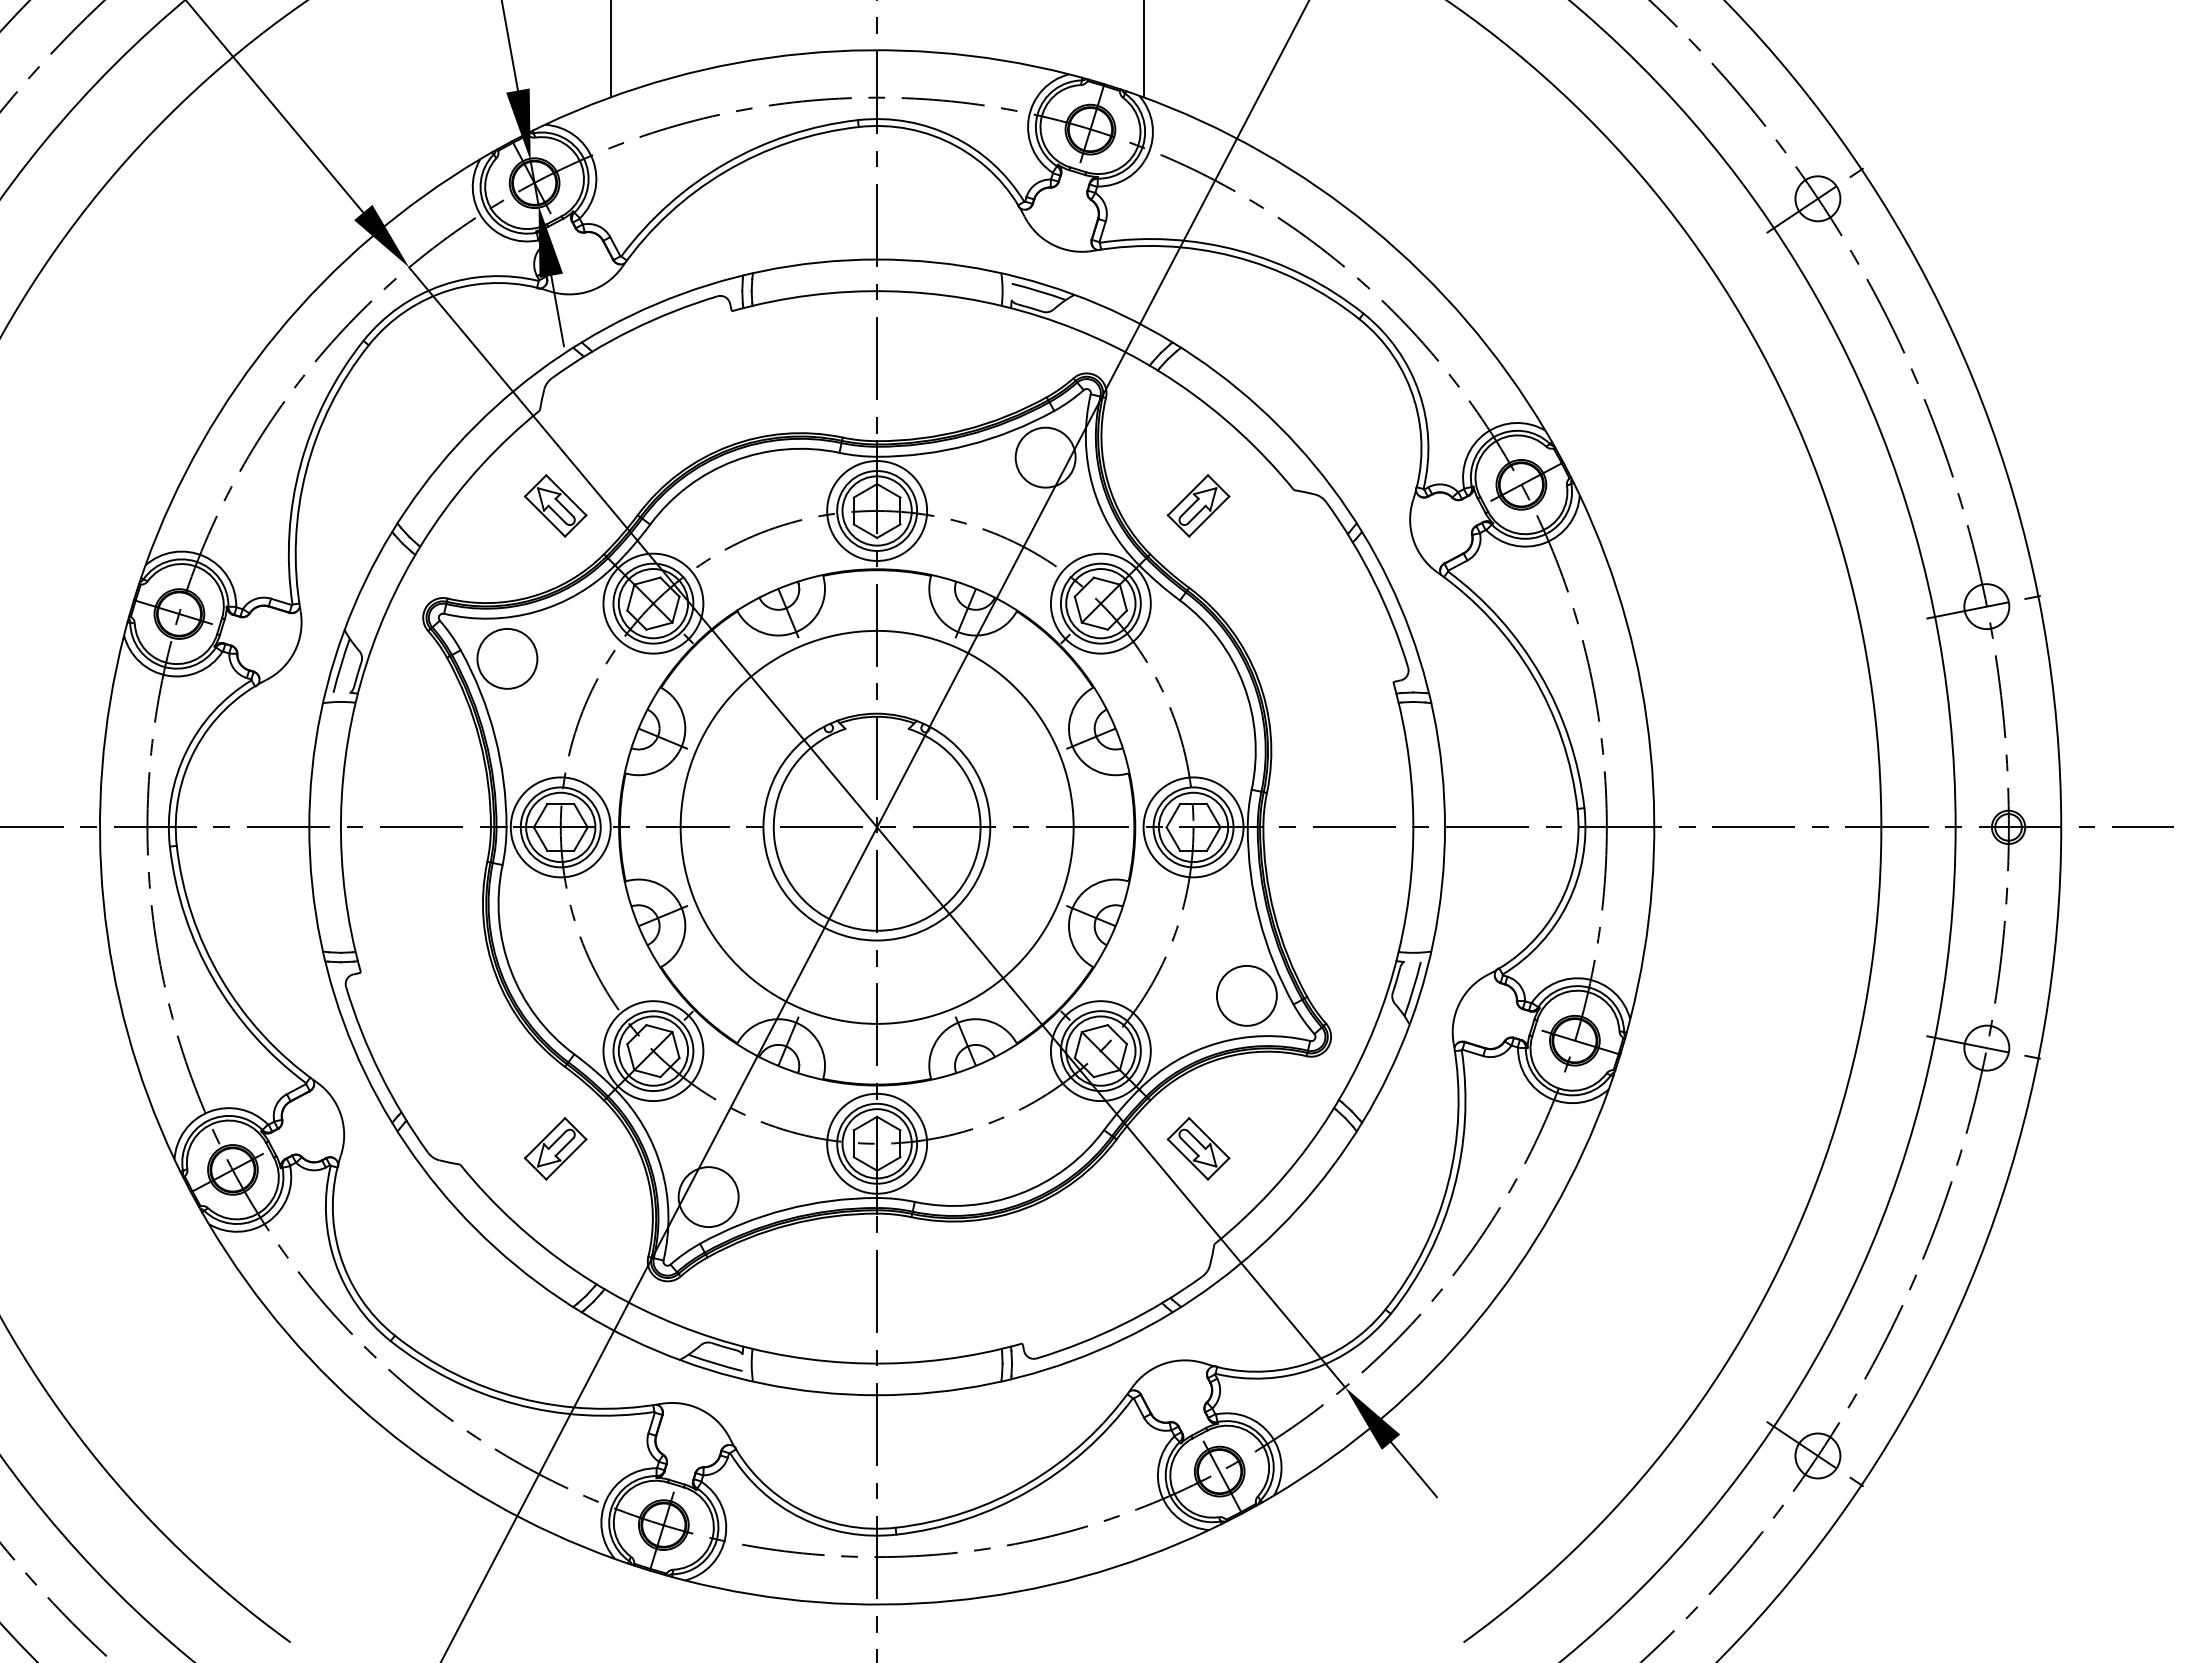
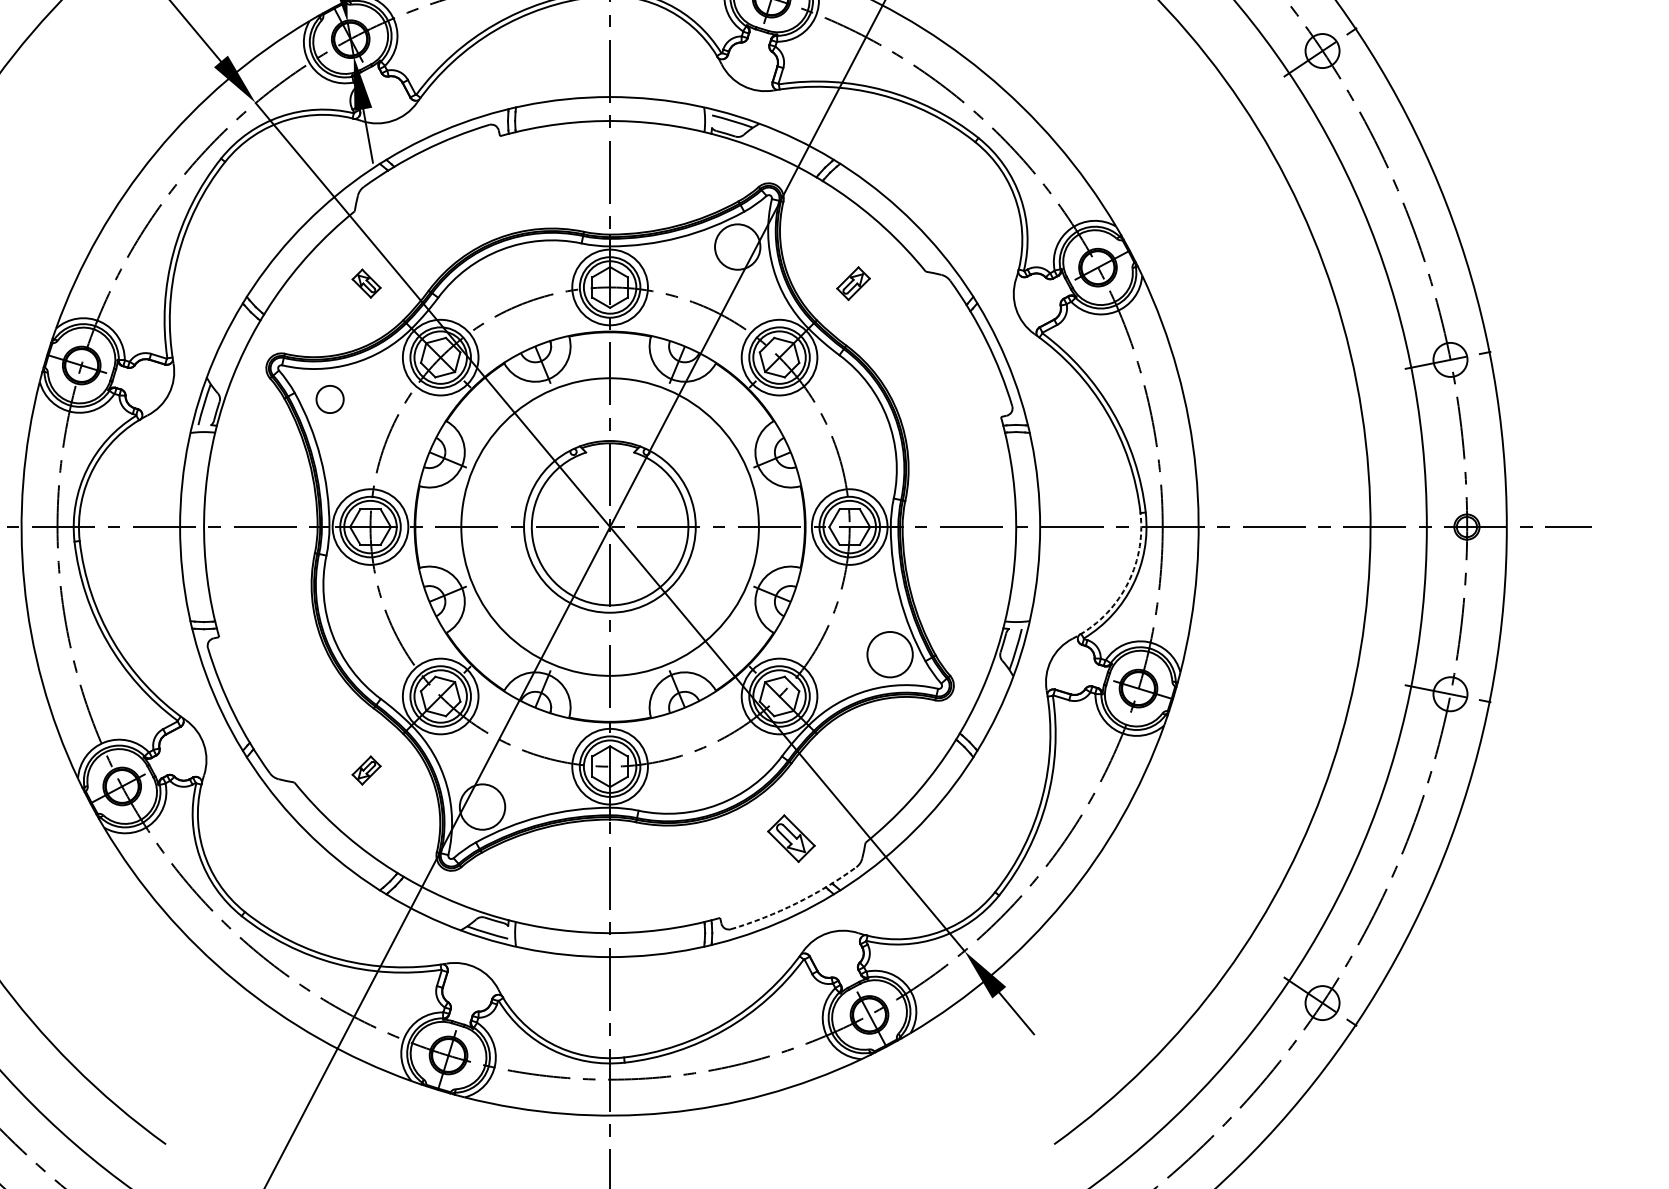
part: (555, 505) -> (366, 283), size x0.6
part: (1198, 505) -> (853, 283), size x0.7
circle: (507, 658) -> (330, 399), size x0.6
arc: (1558, 905) -> (1126, 586), solid -> dashed
part: (555, 1148) -> (366, 770), size x0.6
part: (1198, 1148) -> (791, 838), moved
arc: (1123, 1324) -> (796, 903), solid -> dashed

